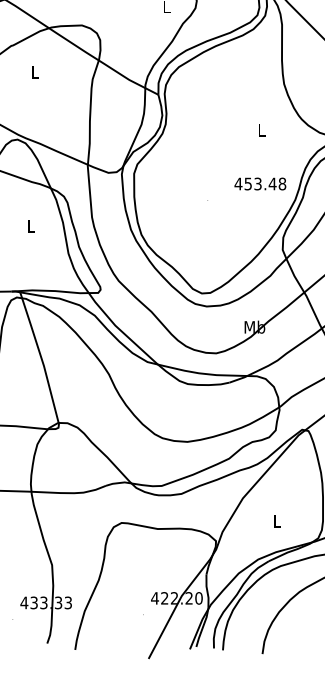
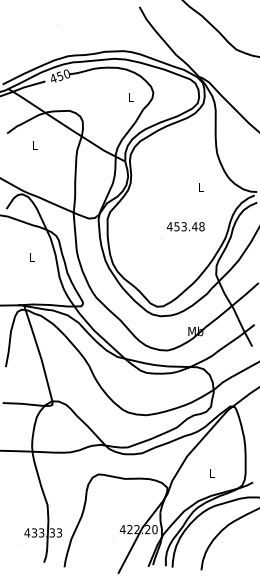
text: (259, 183) -> (185, 226), moved

